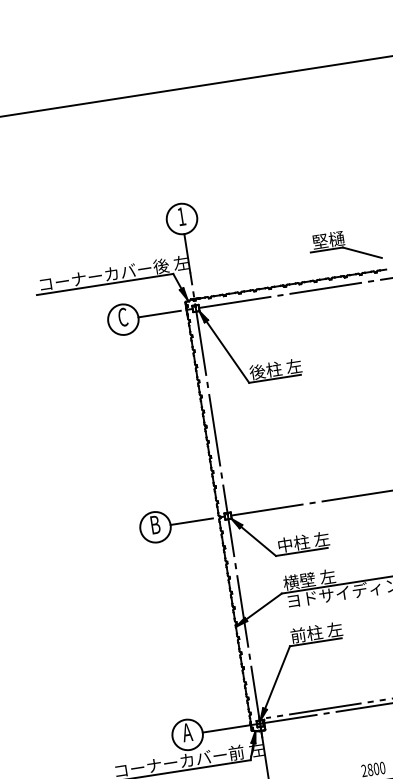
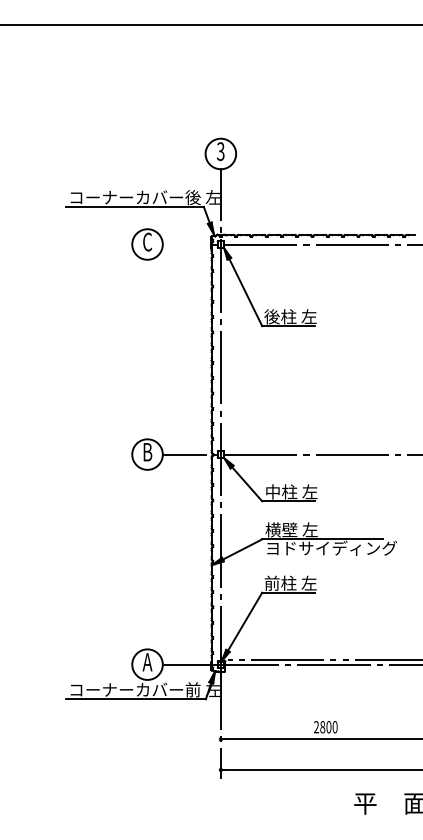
text: (181, 216) -> (220, 151), 1 -> 3
part: (344, 246) -> (377, 206), removed
line: (158, 314) -> (183, 244), removed

